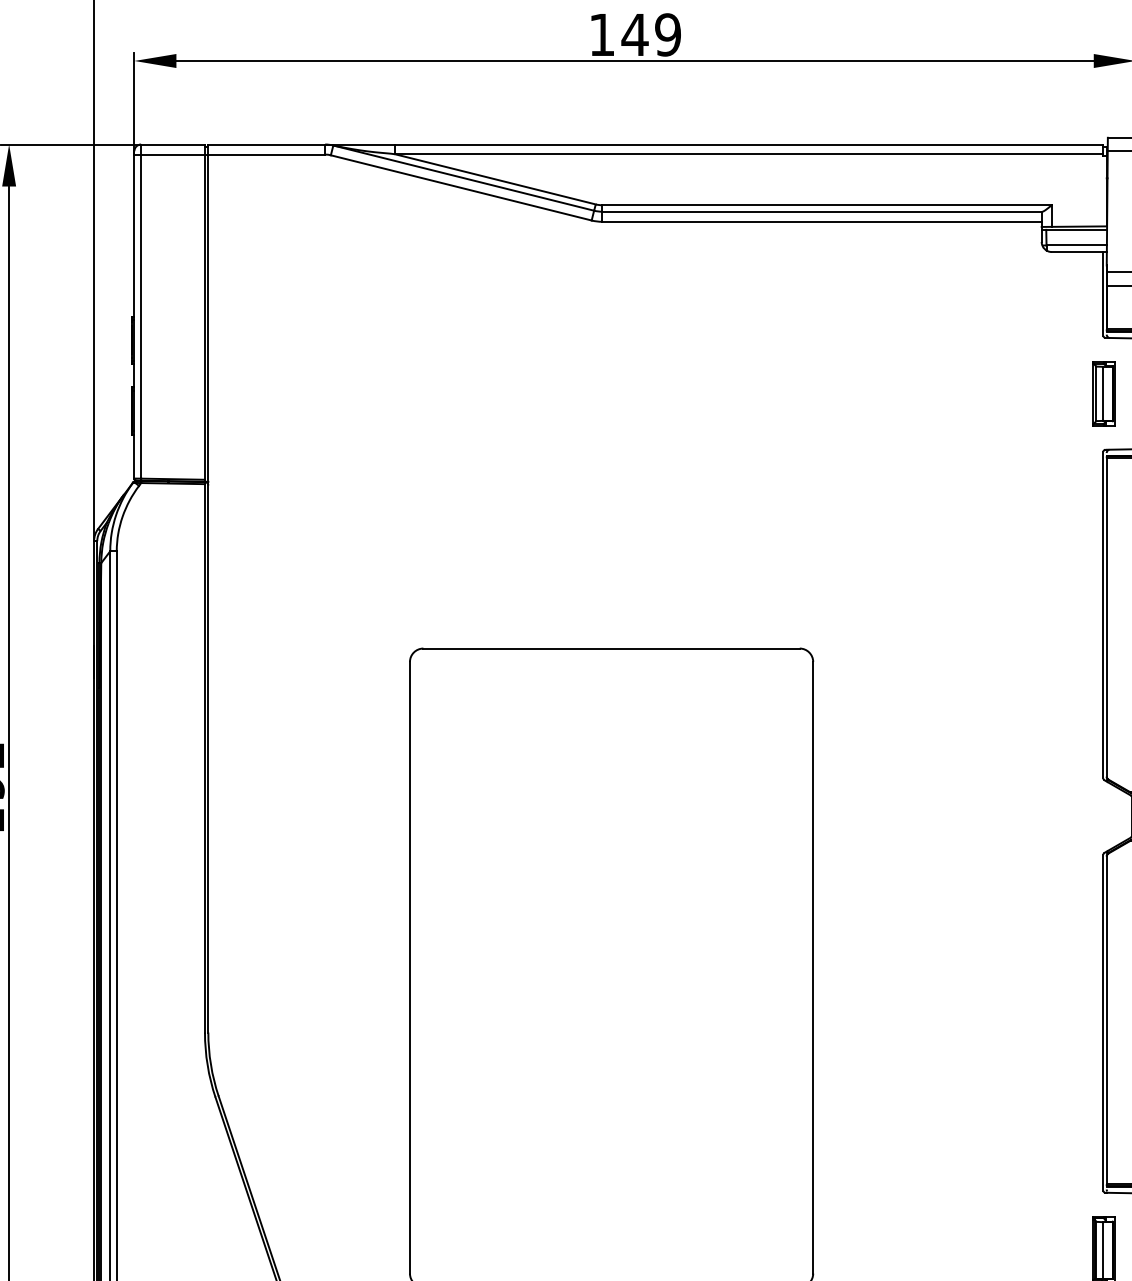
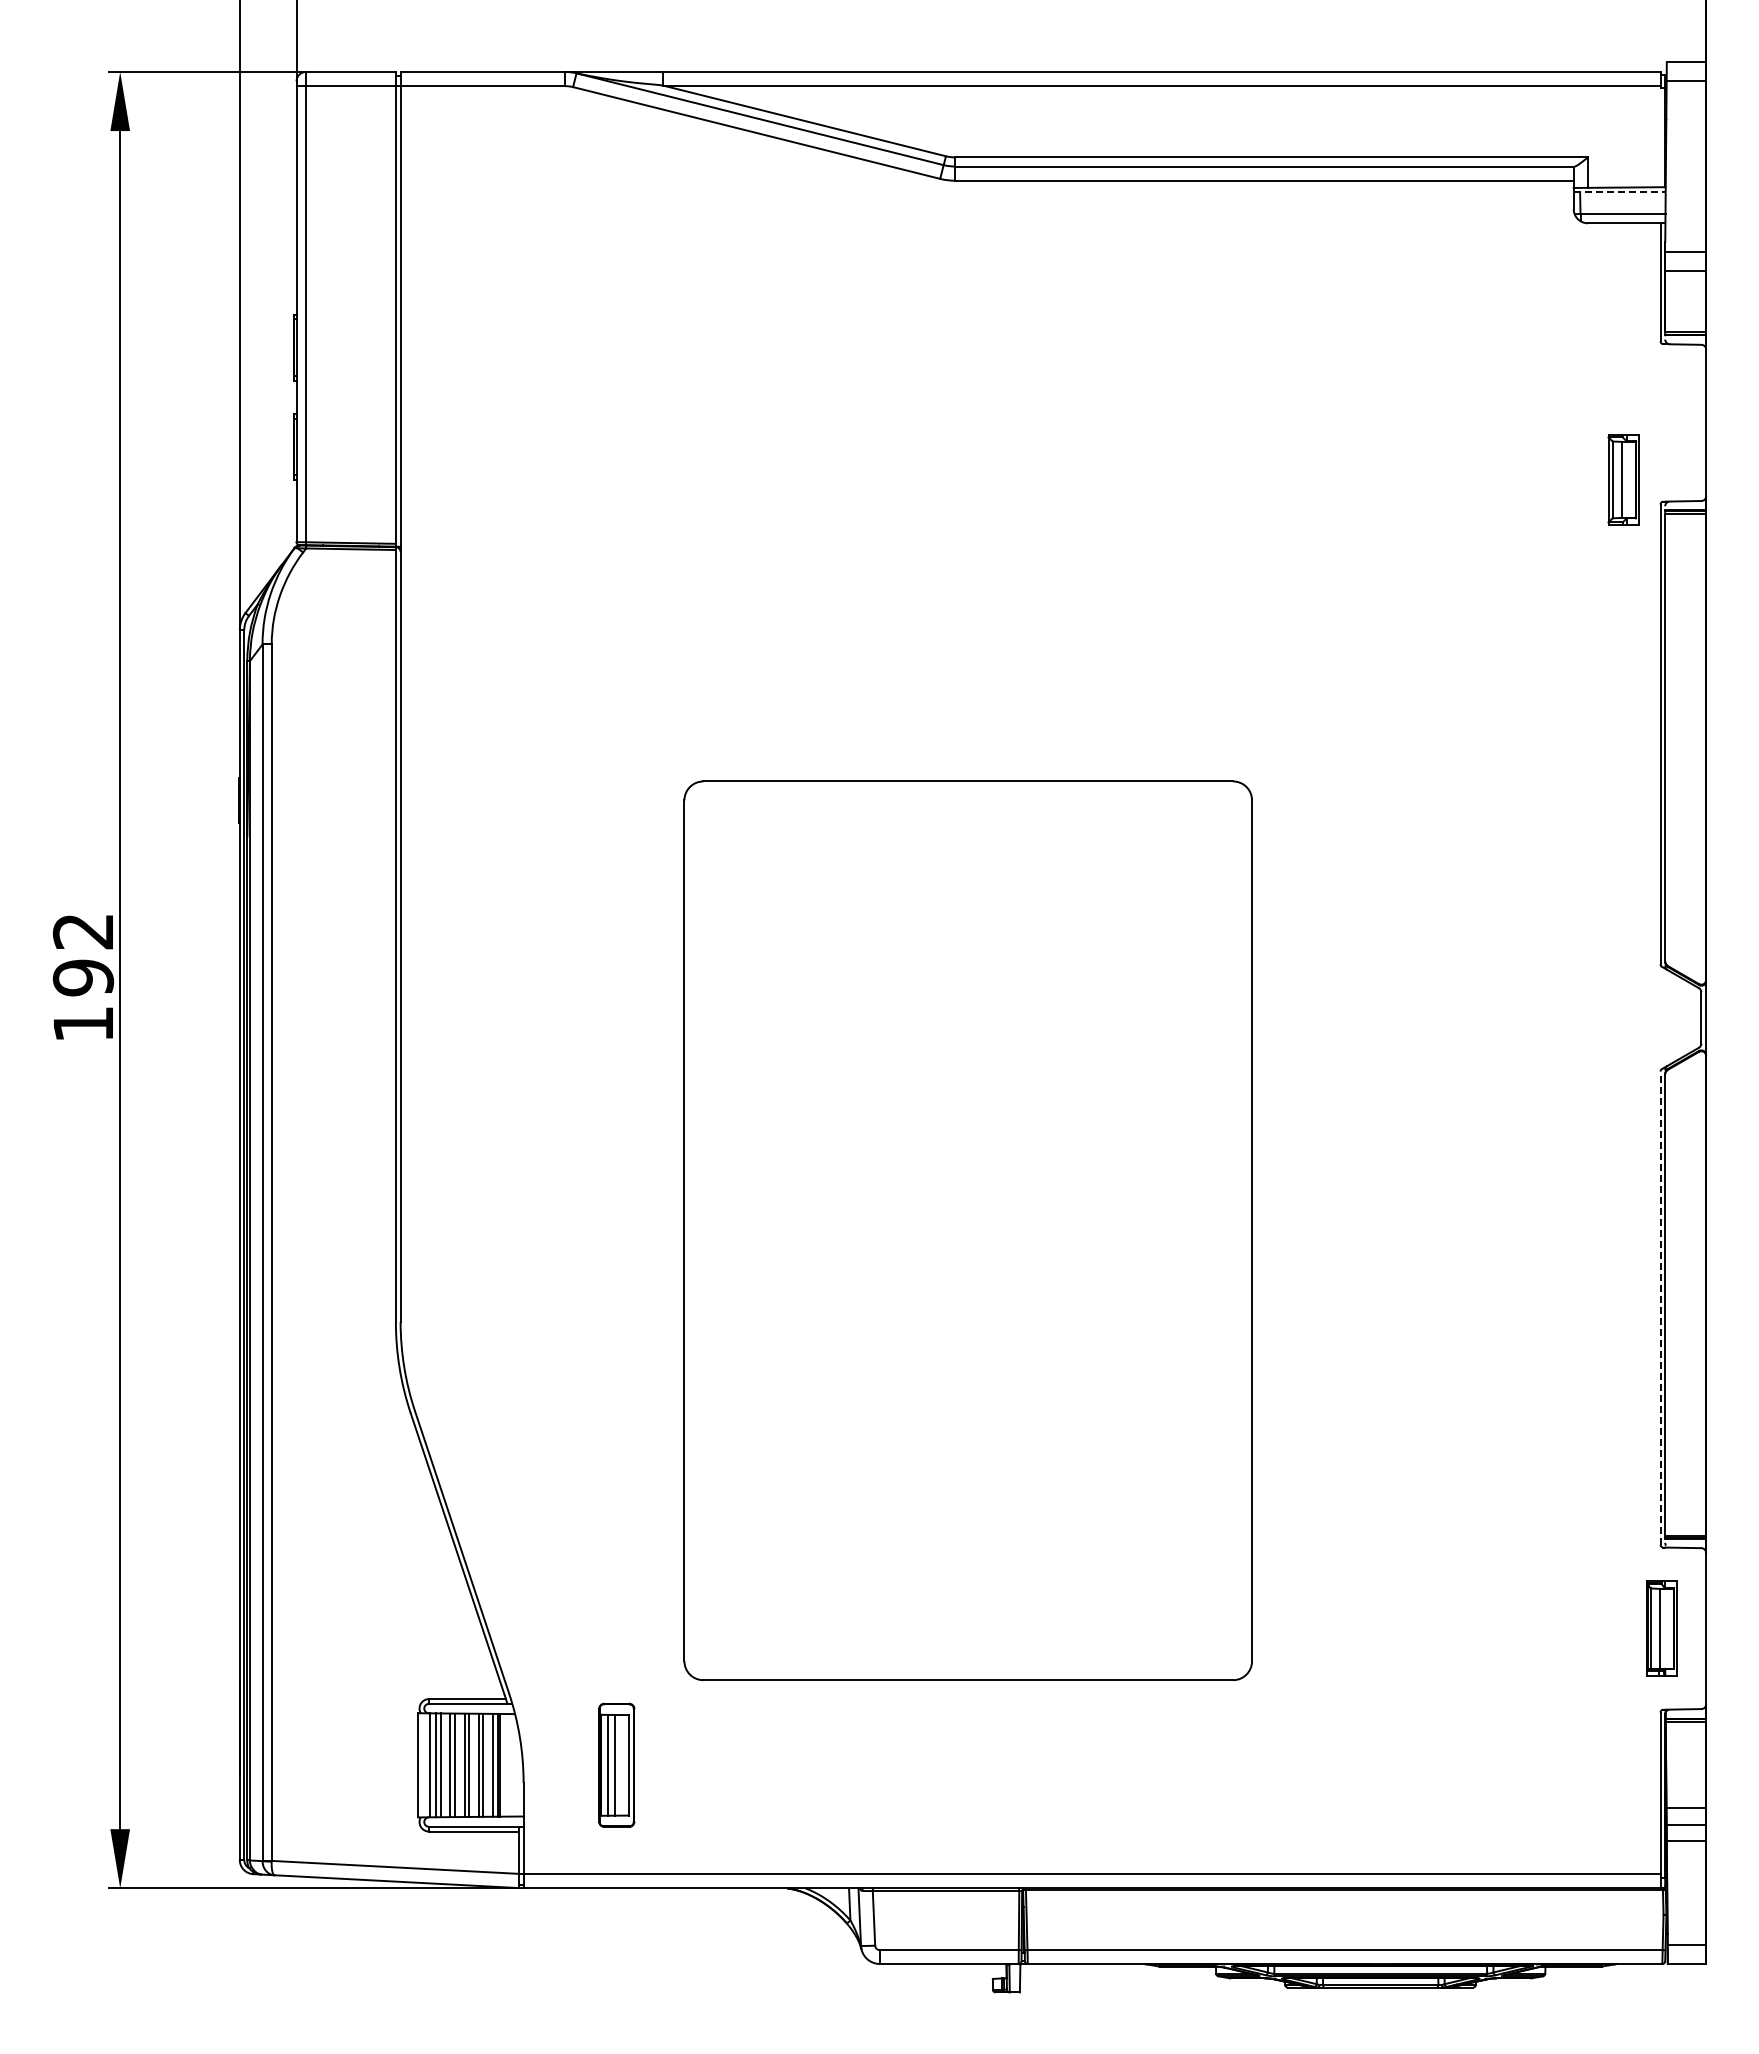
line: (1074, 230) -> (1620, 192), solid -> dashed
part: (1104, 393) -> (1623, 479), moved
line: (1103, 1022) -> (1660, 1308), solid -> dashed

